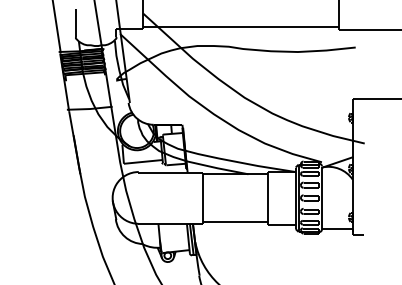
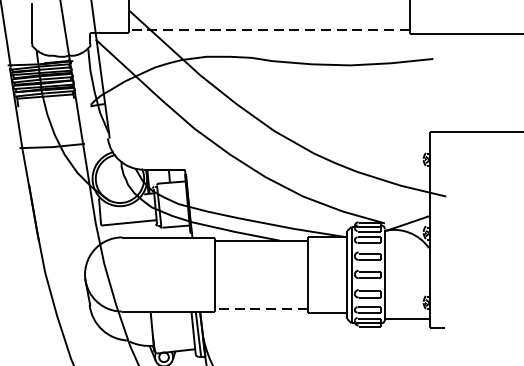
line: (241, 27) -> (269, 30), solid -> dashed
line: (235, 222) -> (261, 309), solid -> dashed

